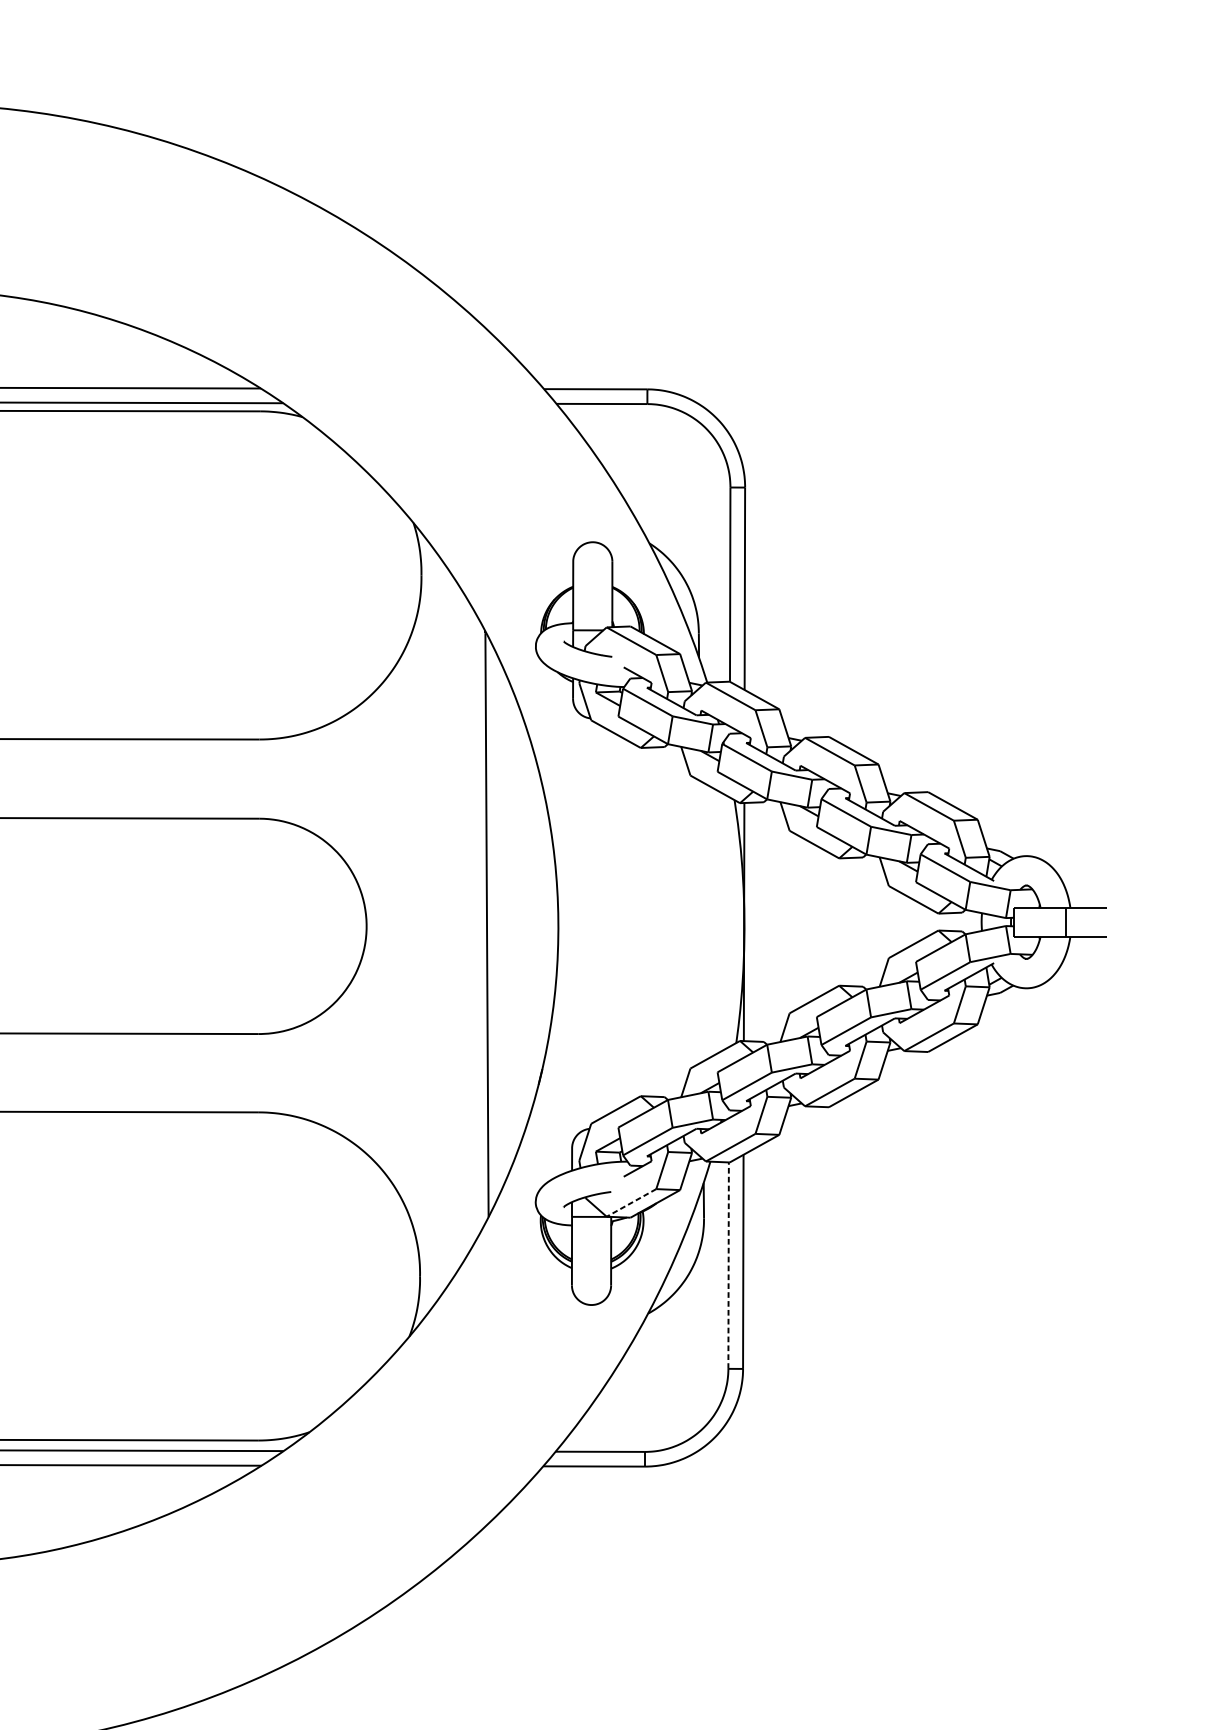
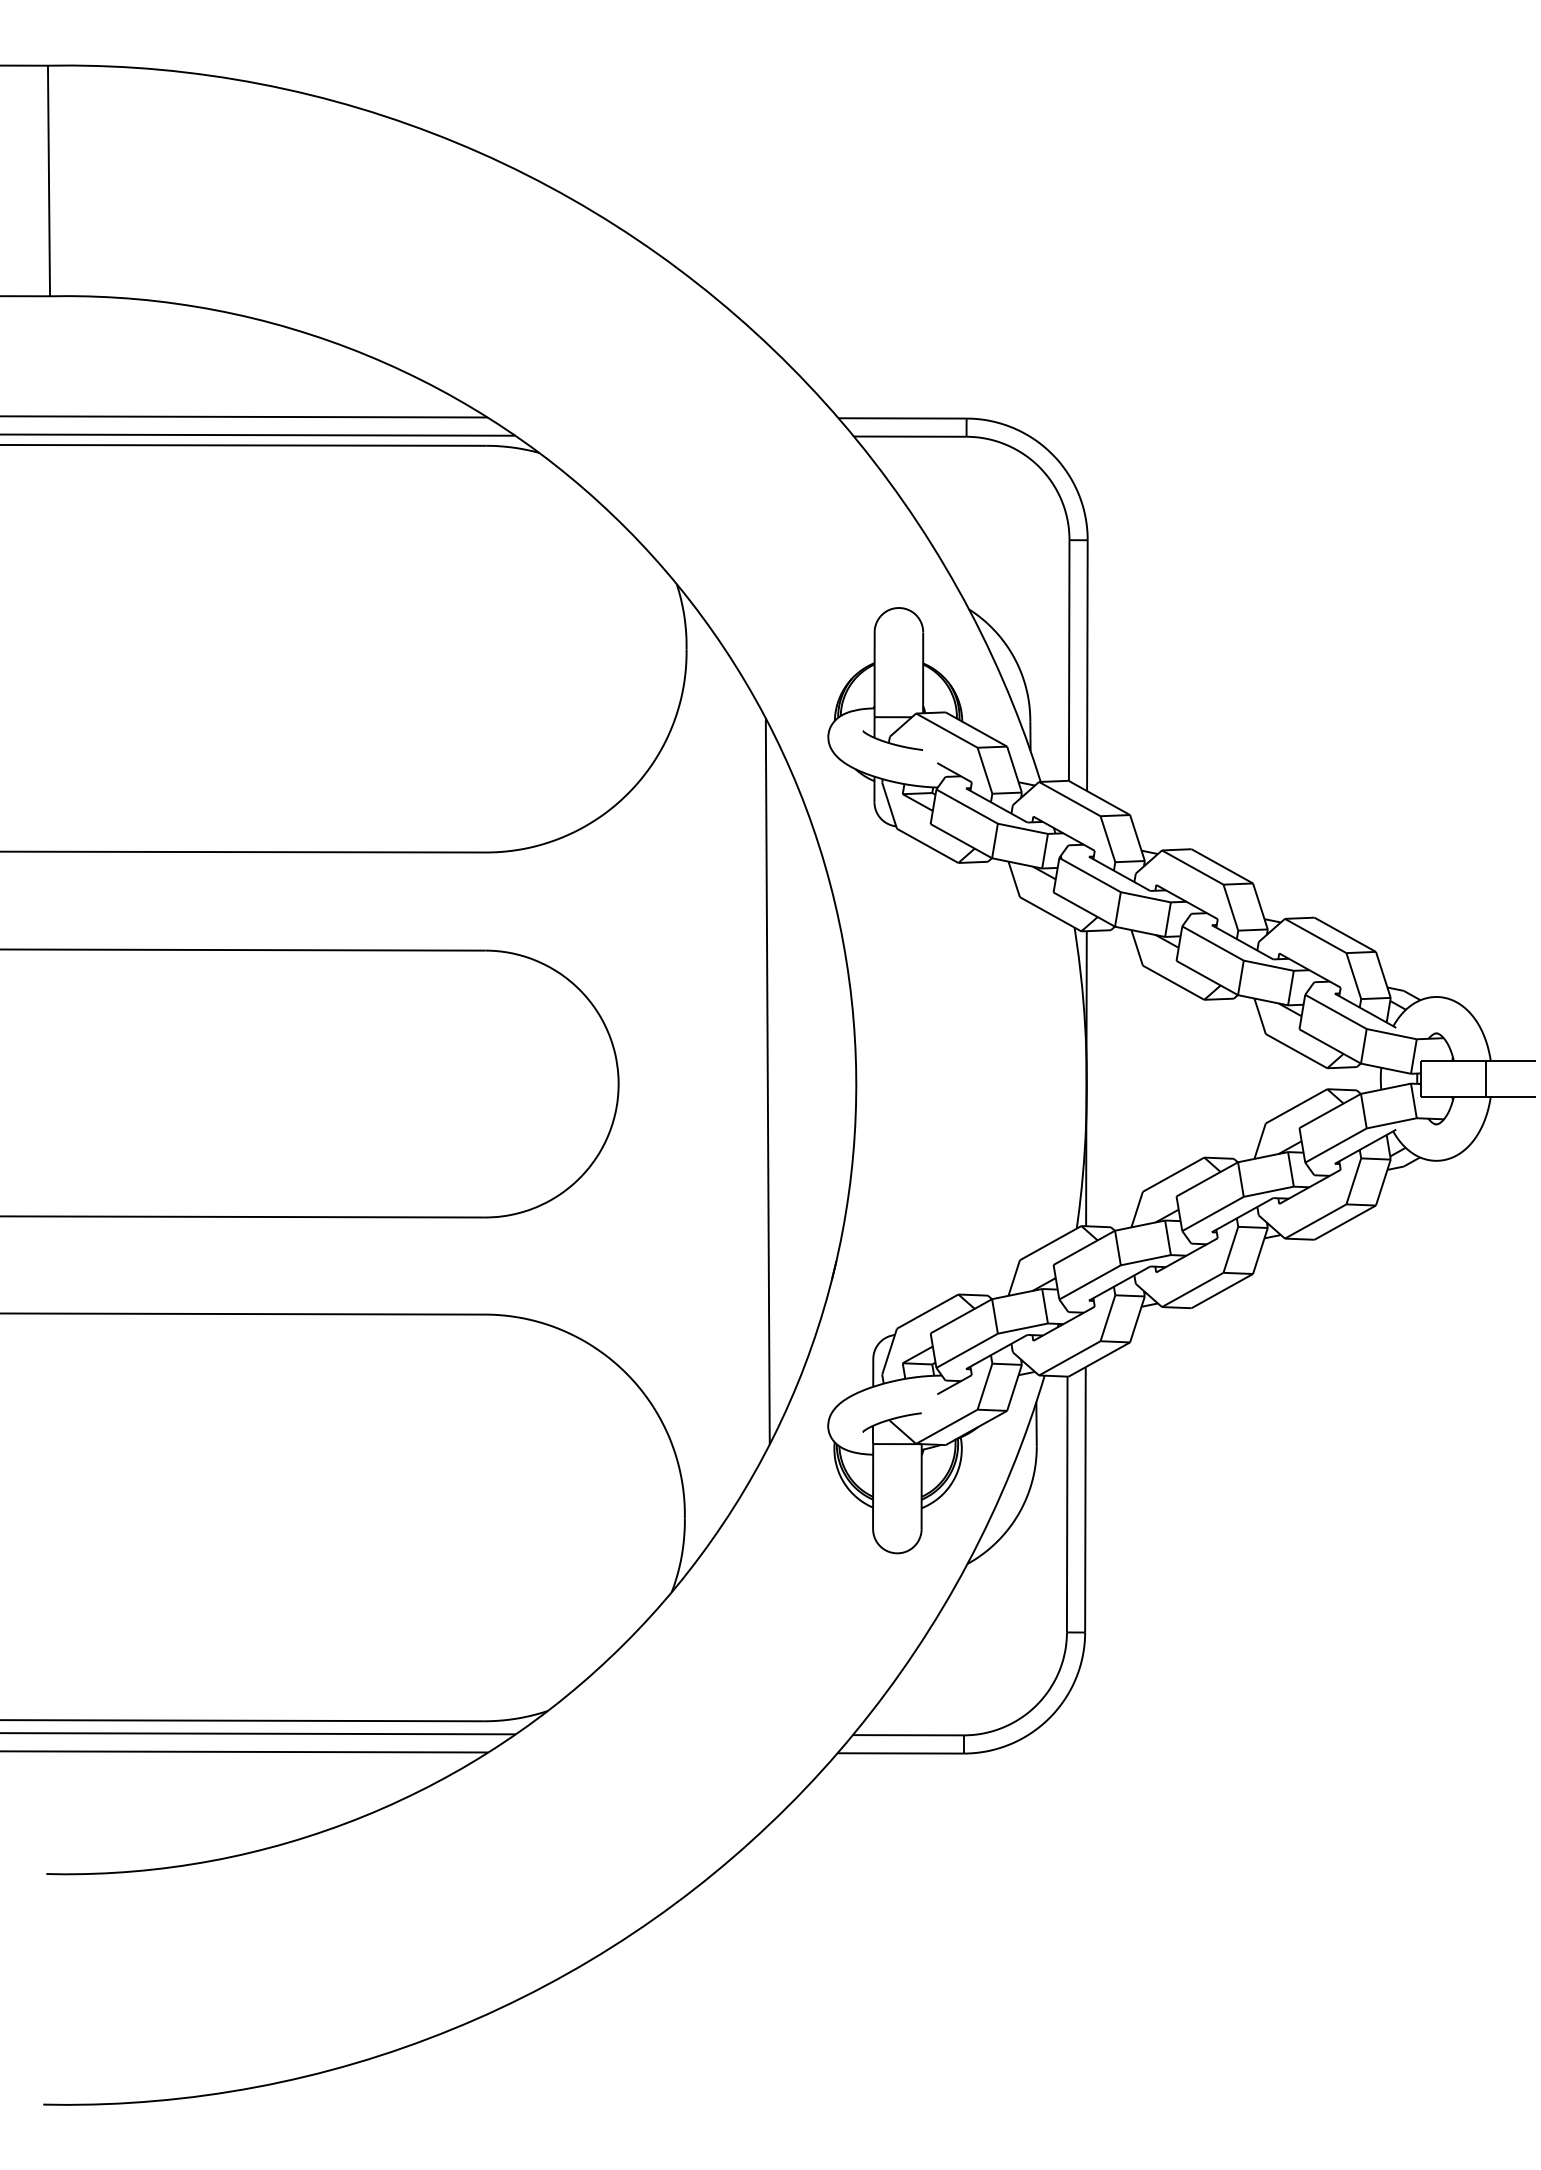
line: (631, 1203) -> (946, 1427), dashed -> solid
line: (728, 1265) -> (1067, 1504), dashed -> solid

